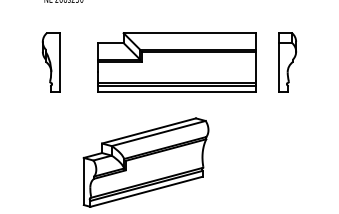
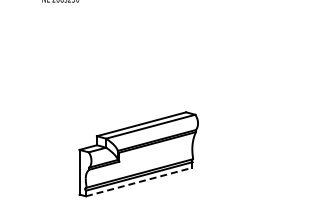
part: (51, 61) -> (48, 58), removed
part: (177, 61) -> (168, 58), removed
part: (287, 61) -> (273, 58), removed
line: (146, 191) -> (139, 181), solid -> dashed

